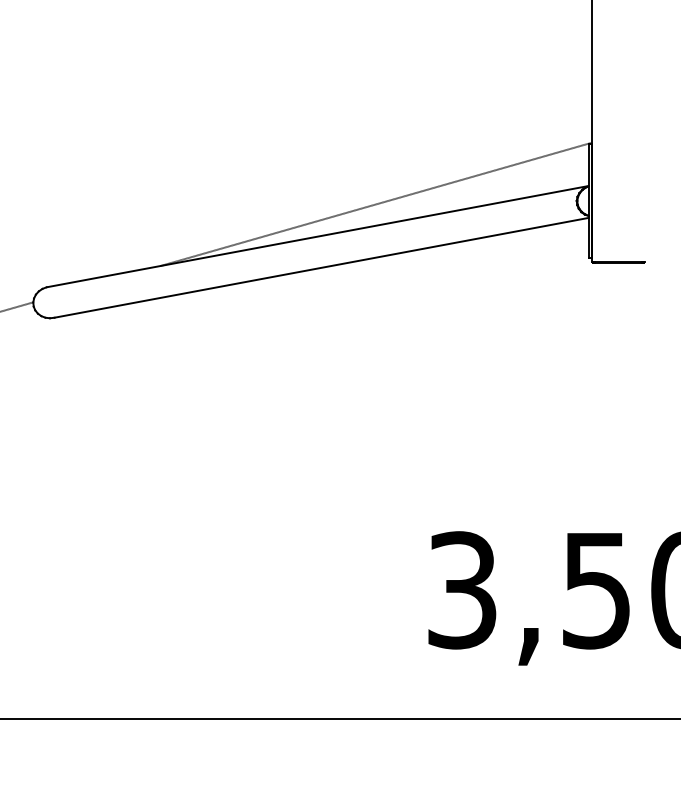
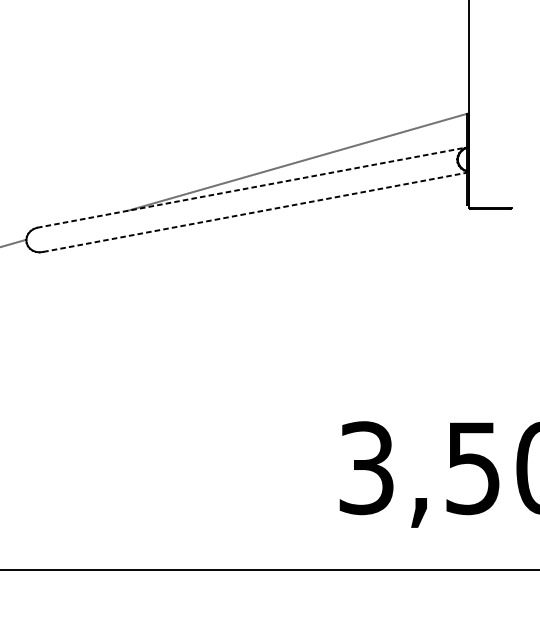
line: (317, 236) -> (251, 187), solid -> dashed
line: (321, 267) -> (254, 212), solid -> dashed

